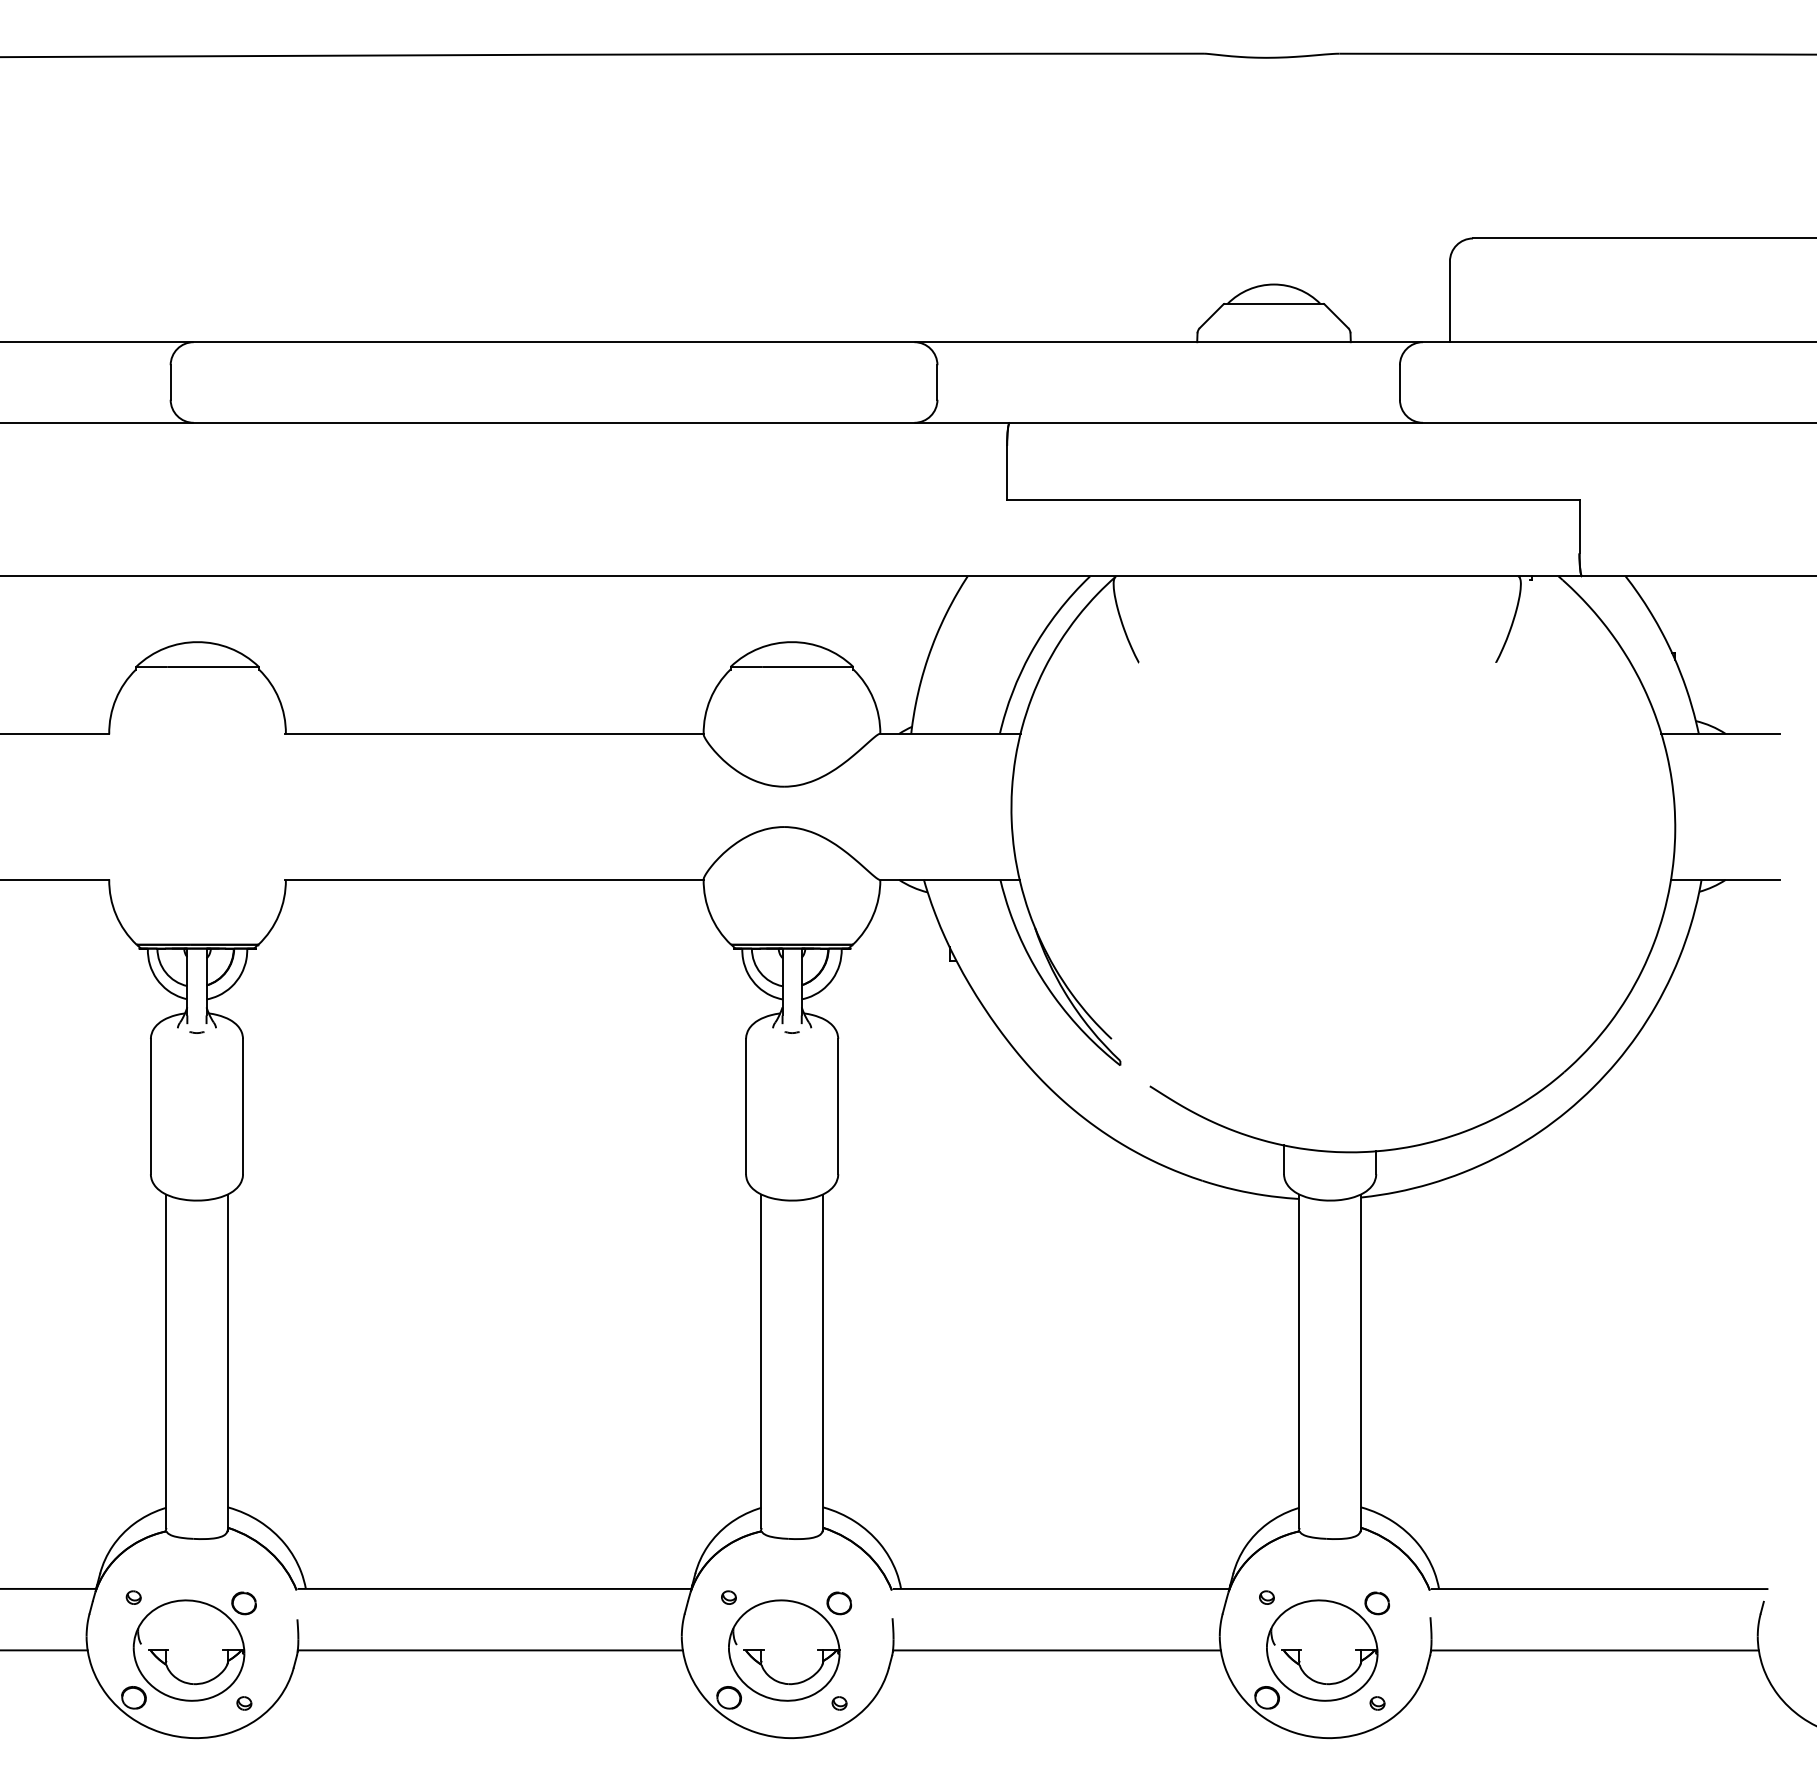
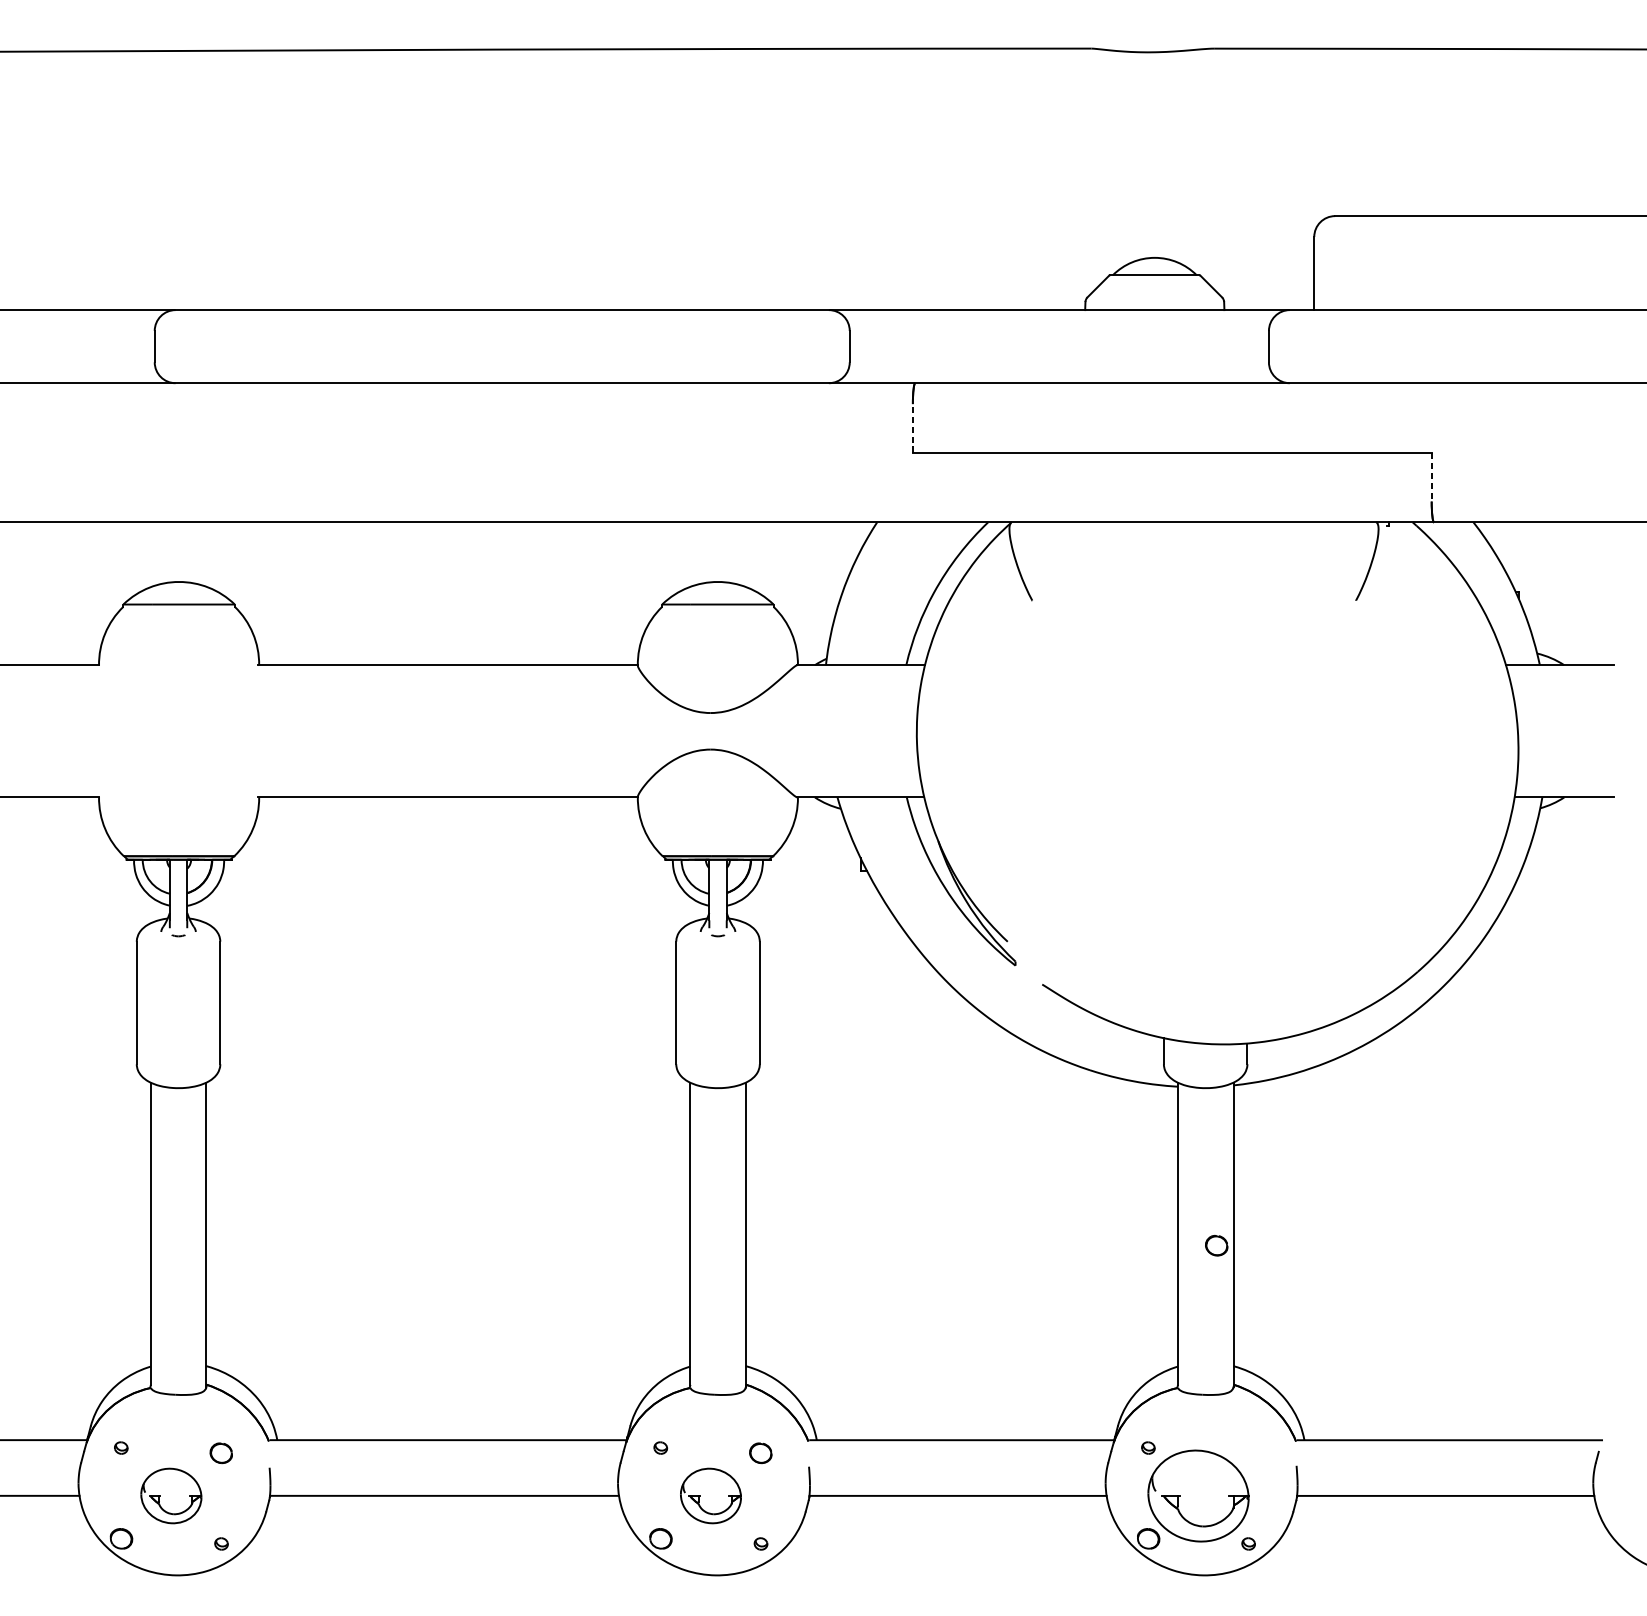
line: (1007, 472) -> (913, 428), solid -> dashed
line: (1579, 526) -> (1431, 477), solid -> dashed
part: (1376, 1603) -> (1215, 1245), moved
part: (188, 1650) -> (170, 1495), size x0.6
part: (784, 1650) -> (711, 1495), size x0.6

